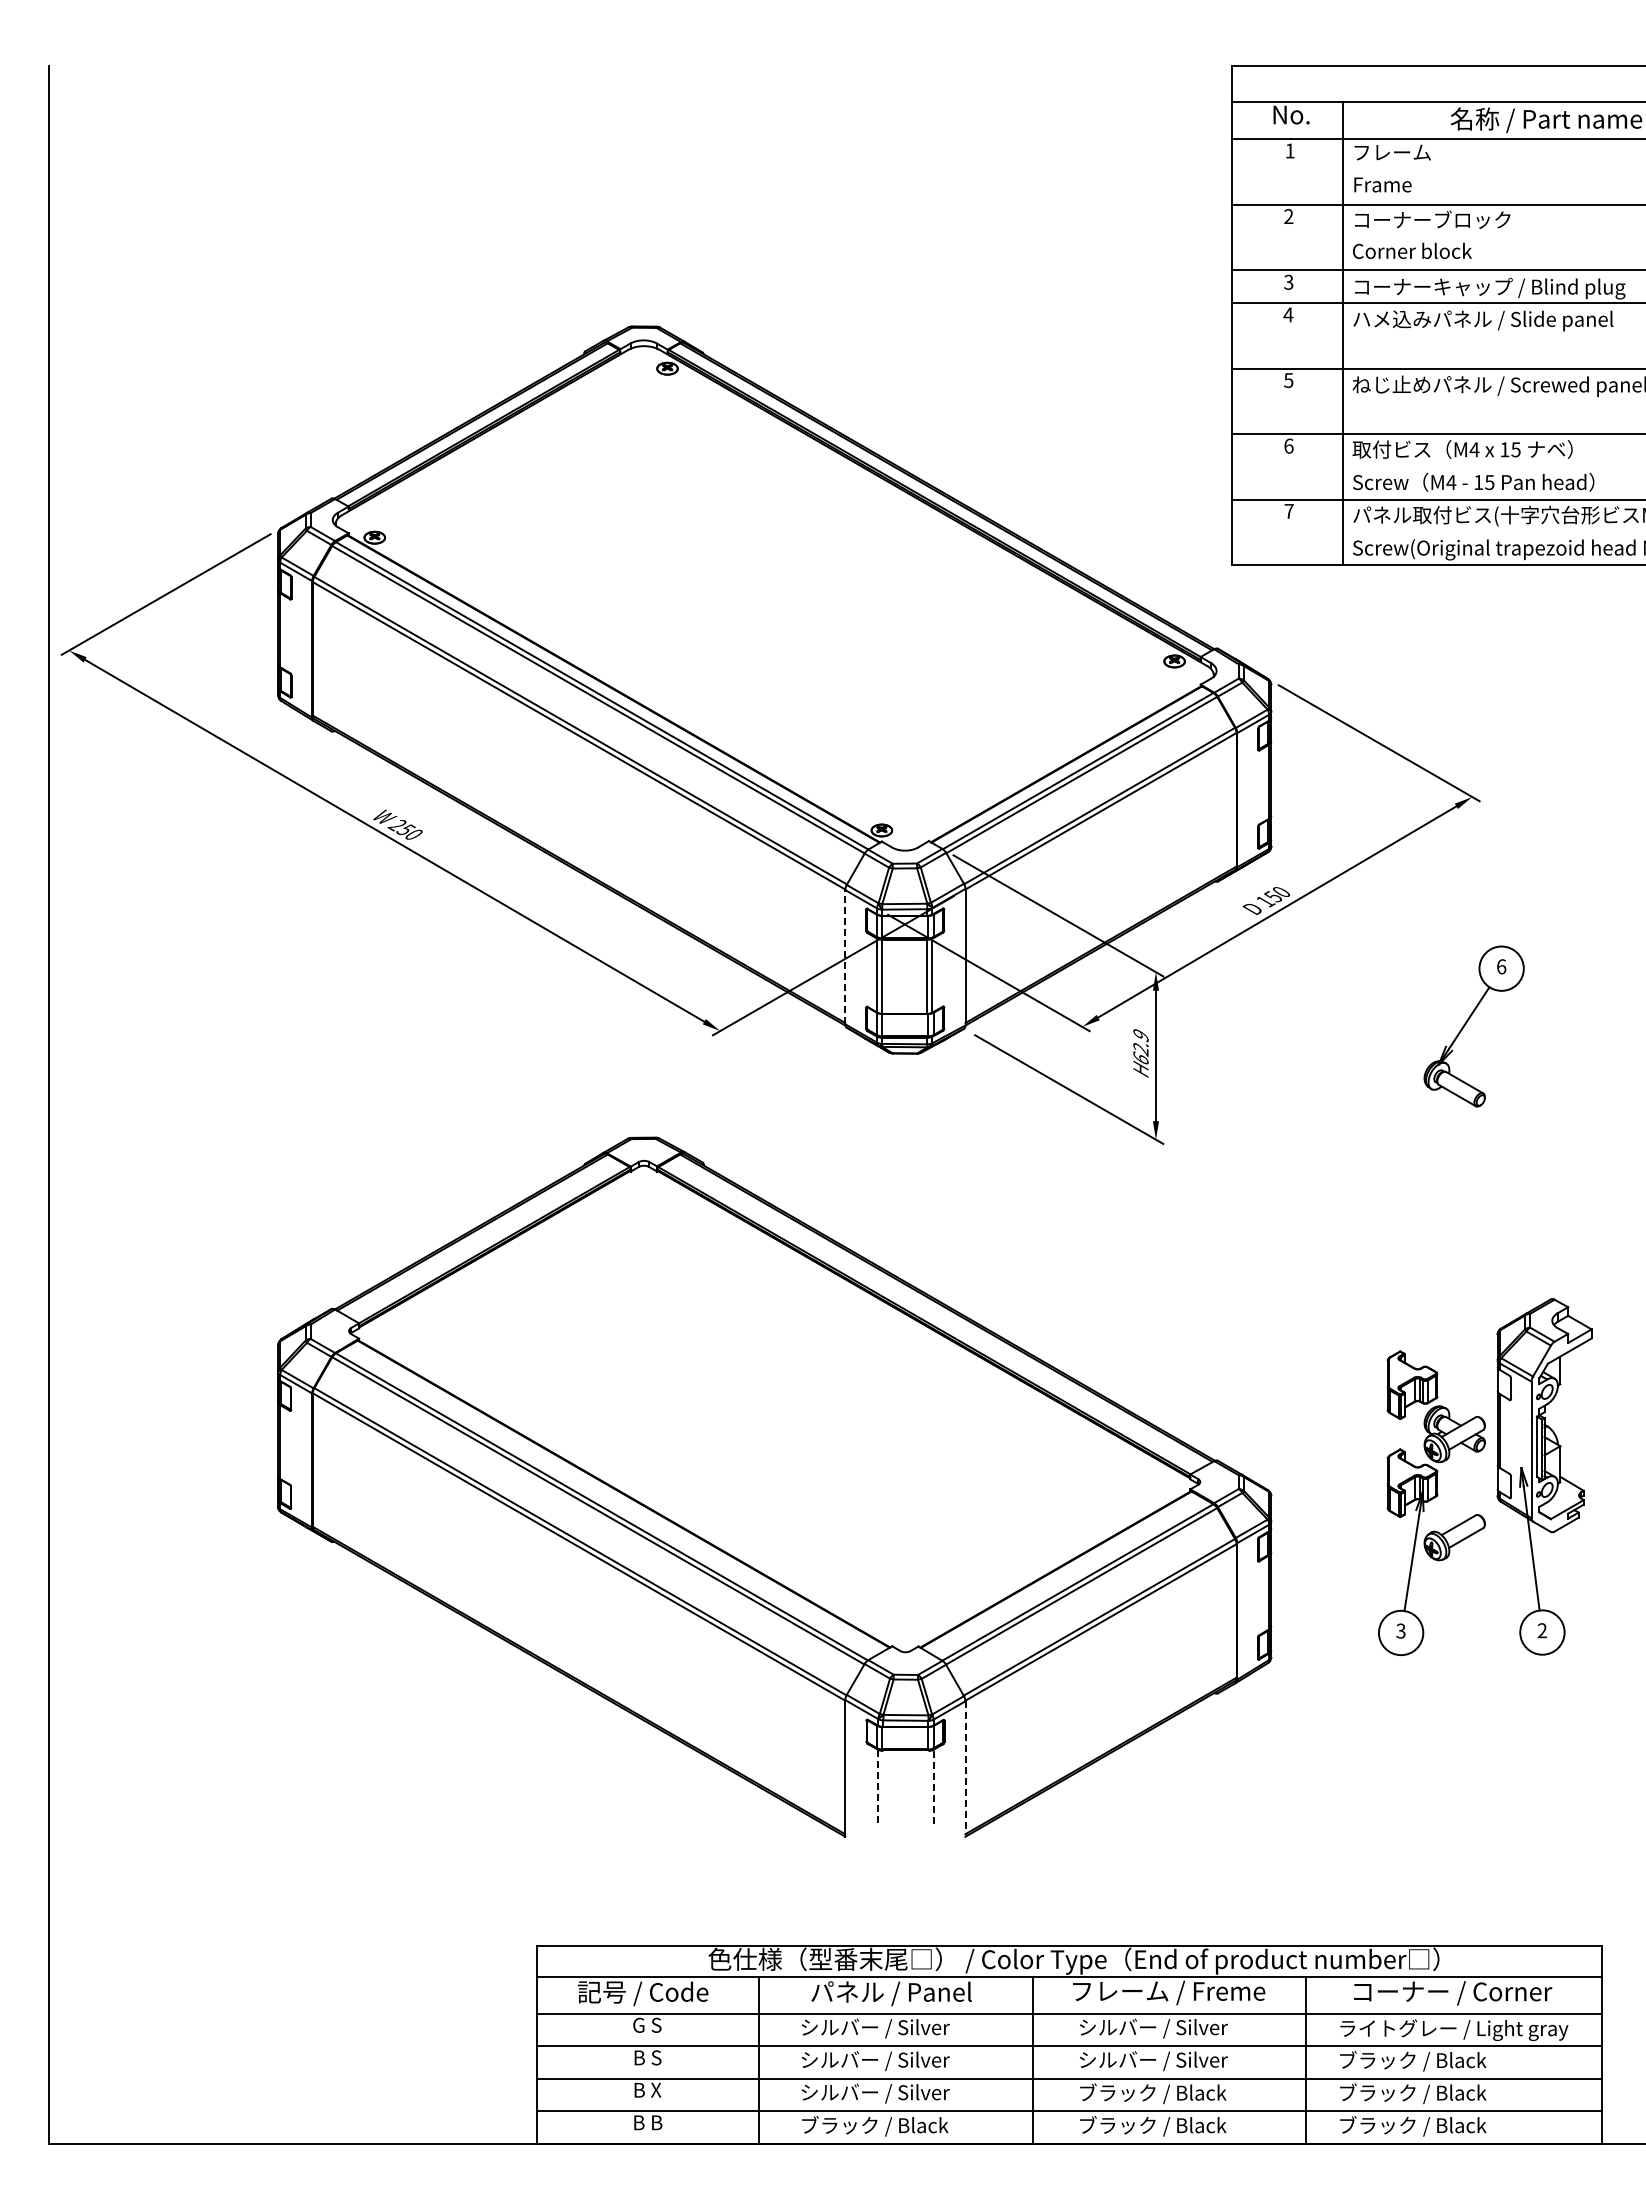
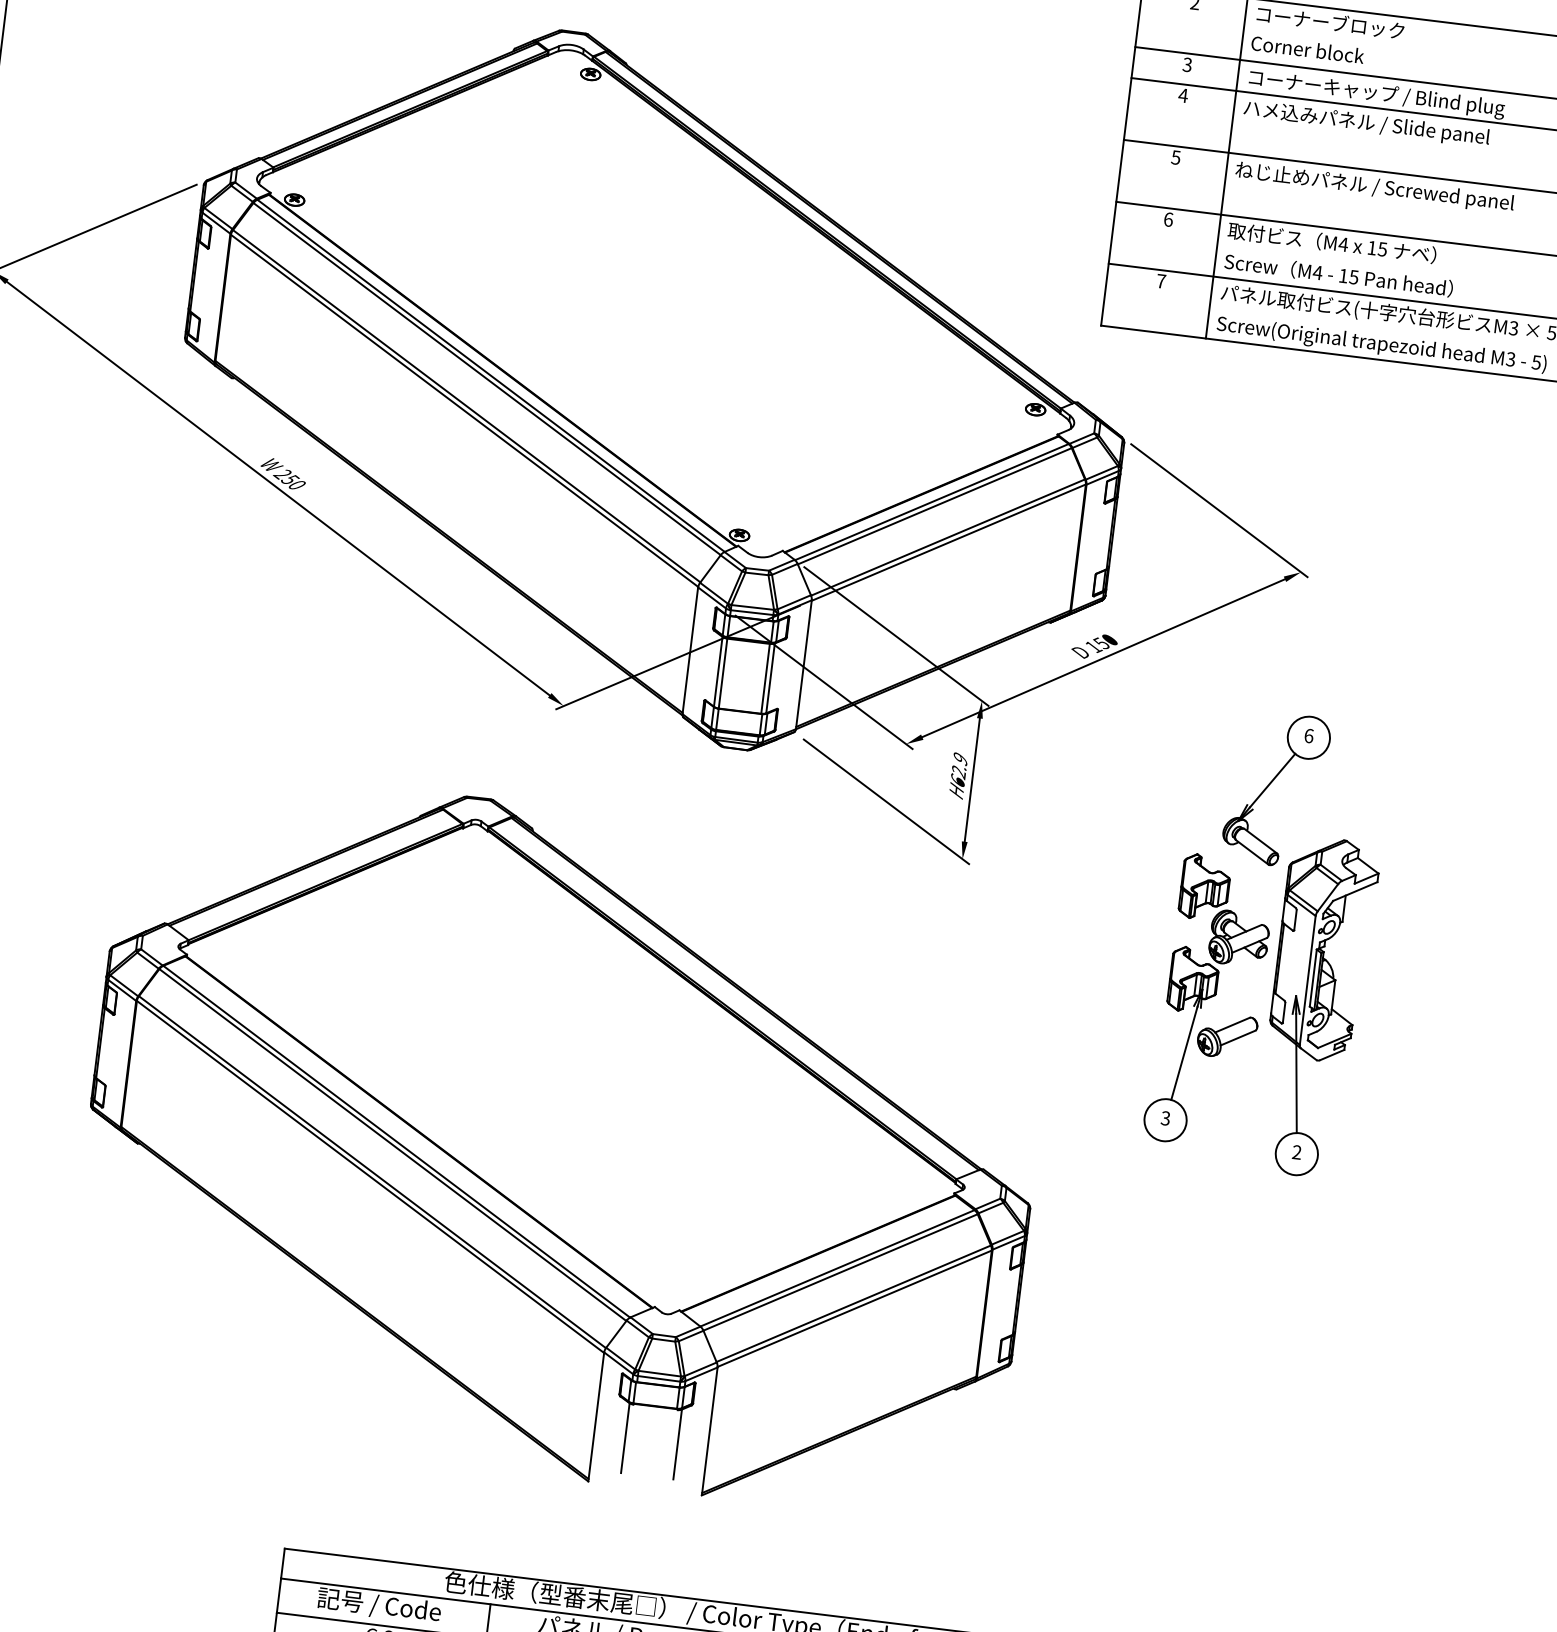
line: (845, 956) -> (690, 650), dashed -> solid
part: (1544, 1476) -> (1316, 1007), moved
part: (1431, 1502) -> (1209, 1000), moved
line: (965, 1768) -> (709, 1430), dashed -> solid
line: (878, 1786) -> (625, 1437), dashed -> solid
line: (933, 1786) -> (677, 1444), dashed -> solid

